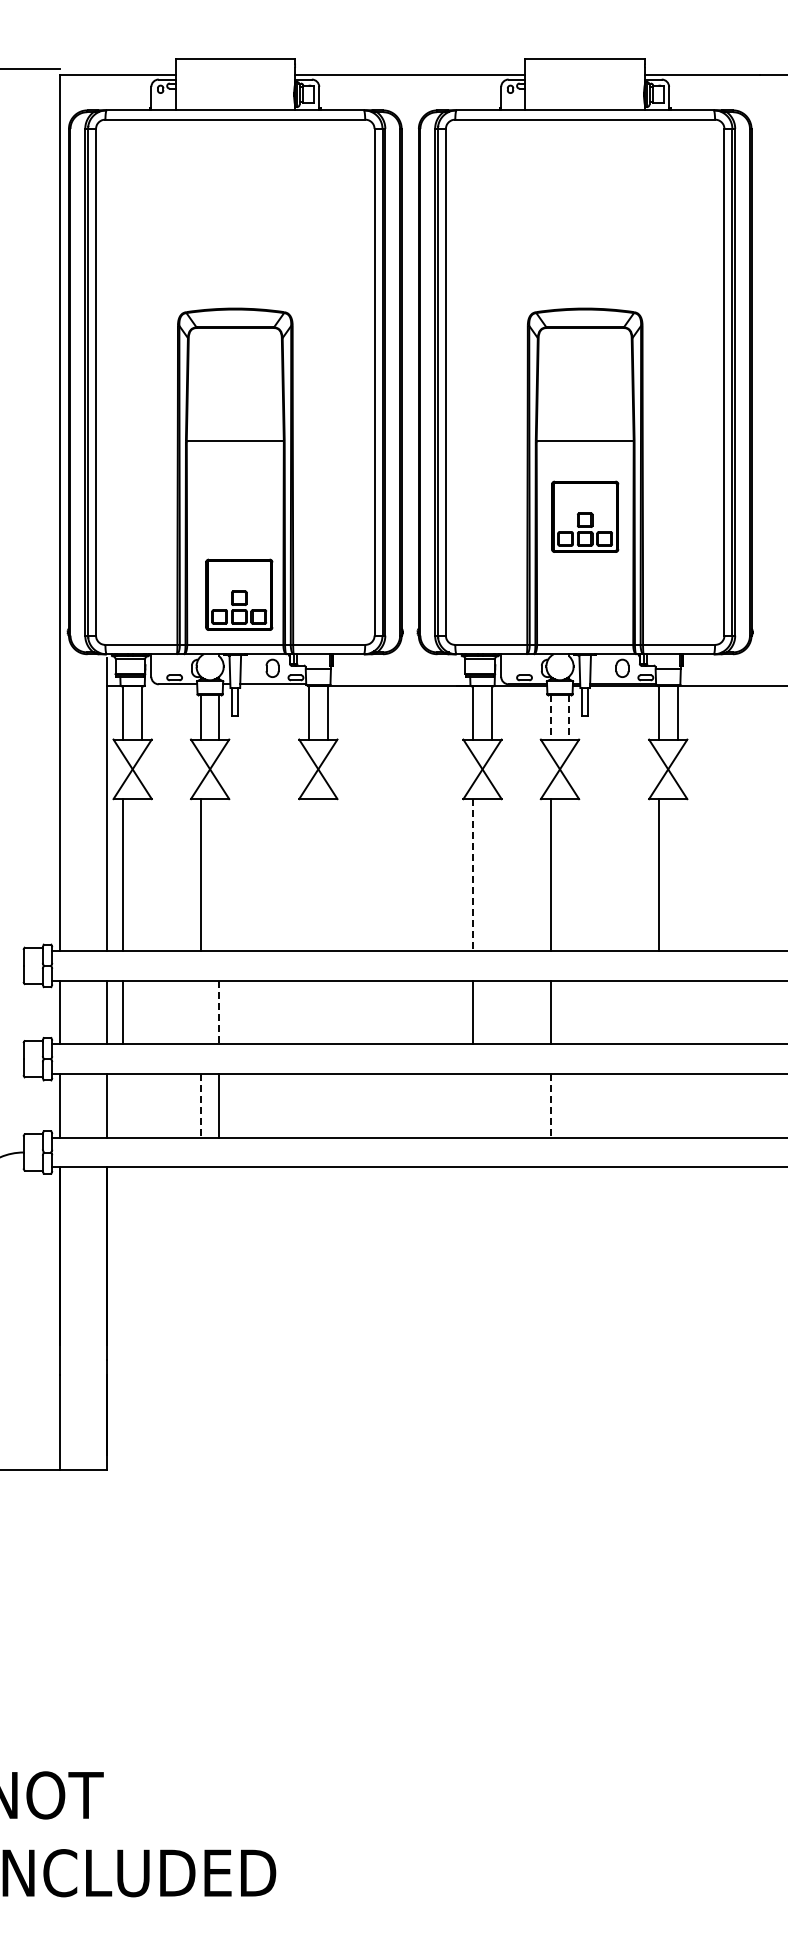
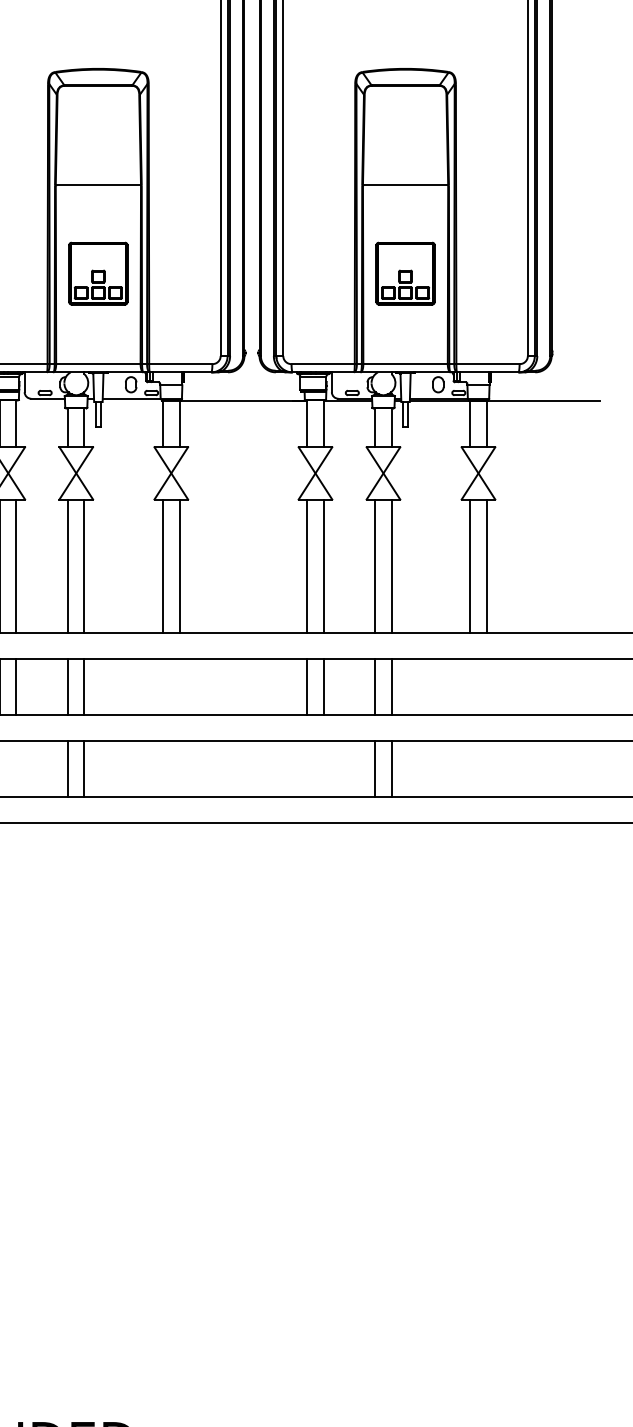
part: (585, 516) -> (405, 273), moved
part: (239, 594) -> (98, 273), moved
line: (550, 718) -> (375, 428), dashed -> solid
line: (569, 718) -> (391, 428), dashed -> solid
line: (142, 874) -> (16, 565), added
line: (219, 874) -> (84, 565), added
line: (309, 874) -> (163, 565), added
line: (327, 874) -> (179, 565), added
line: (491, 874) -> (323, 565), added
line: (569, 874) -> (391, 565), added
line: (677, 874) -> (486, 565), added
line: (473, 875) -> (307, 566), dashed -> solid
line: (142, 1012) -> (16, 686), added
line: (200, 1012) -> (67, 686), added
line: (219, 1012) -> (84, 686), dashed -> solid
line: (491, 1012) -> (323, 686), added
line: (569, 1012) -> (391, 686), added
line: (200, 1105) -> (67, 768), dashed -> solid
line: (550, 1105) -> (375, 768), dashed -> solid
line: (569, 1105) -> (391, 768), added

